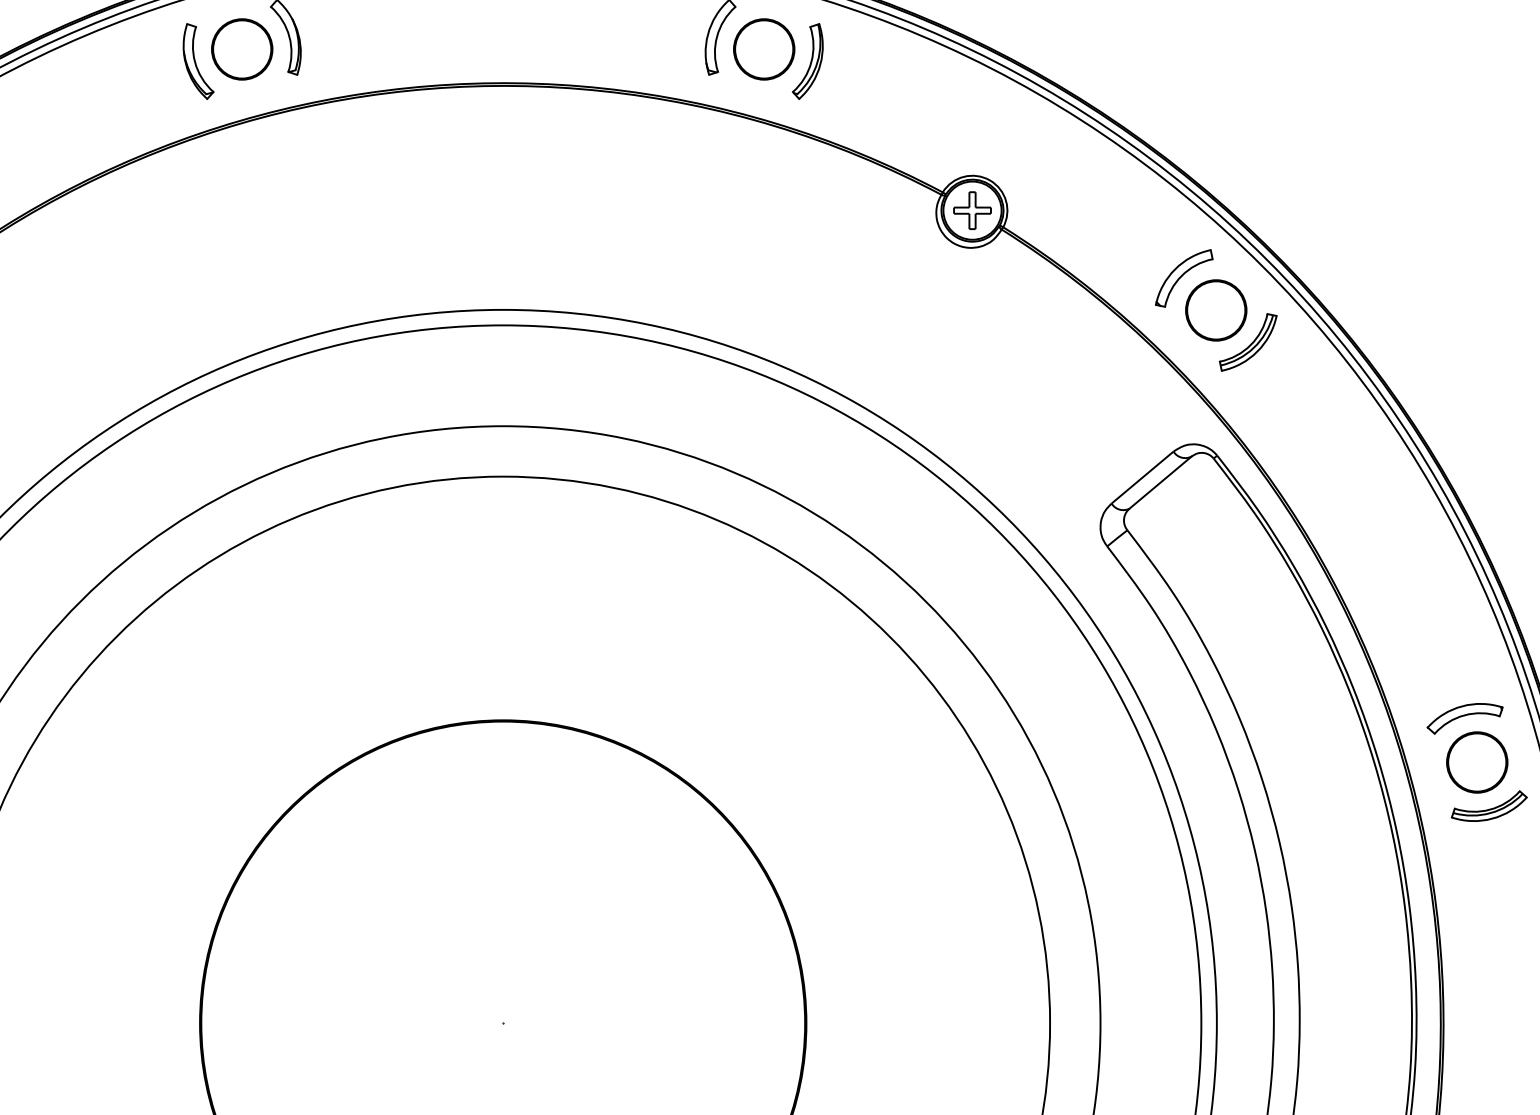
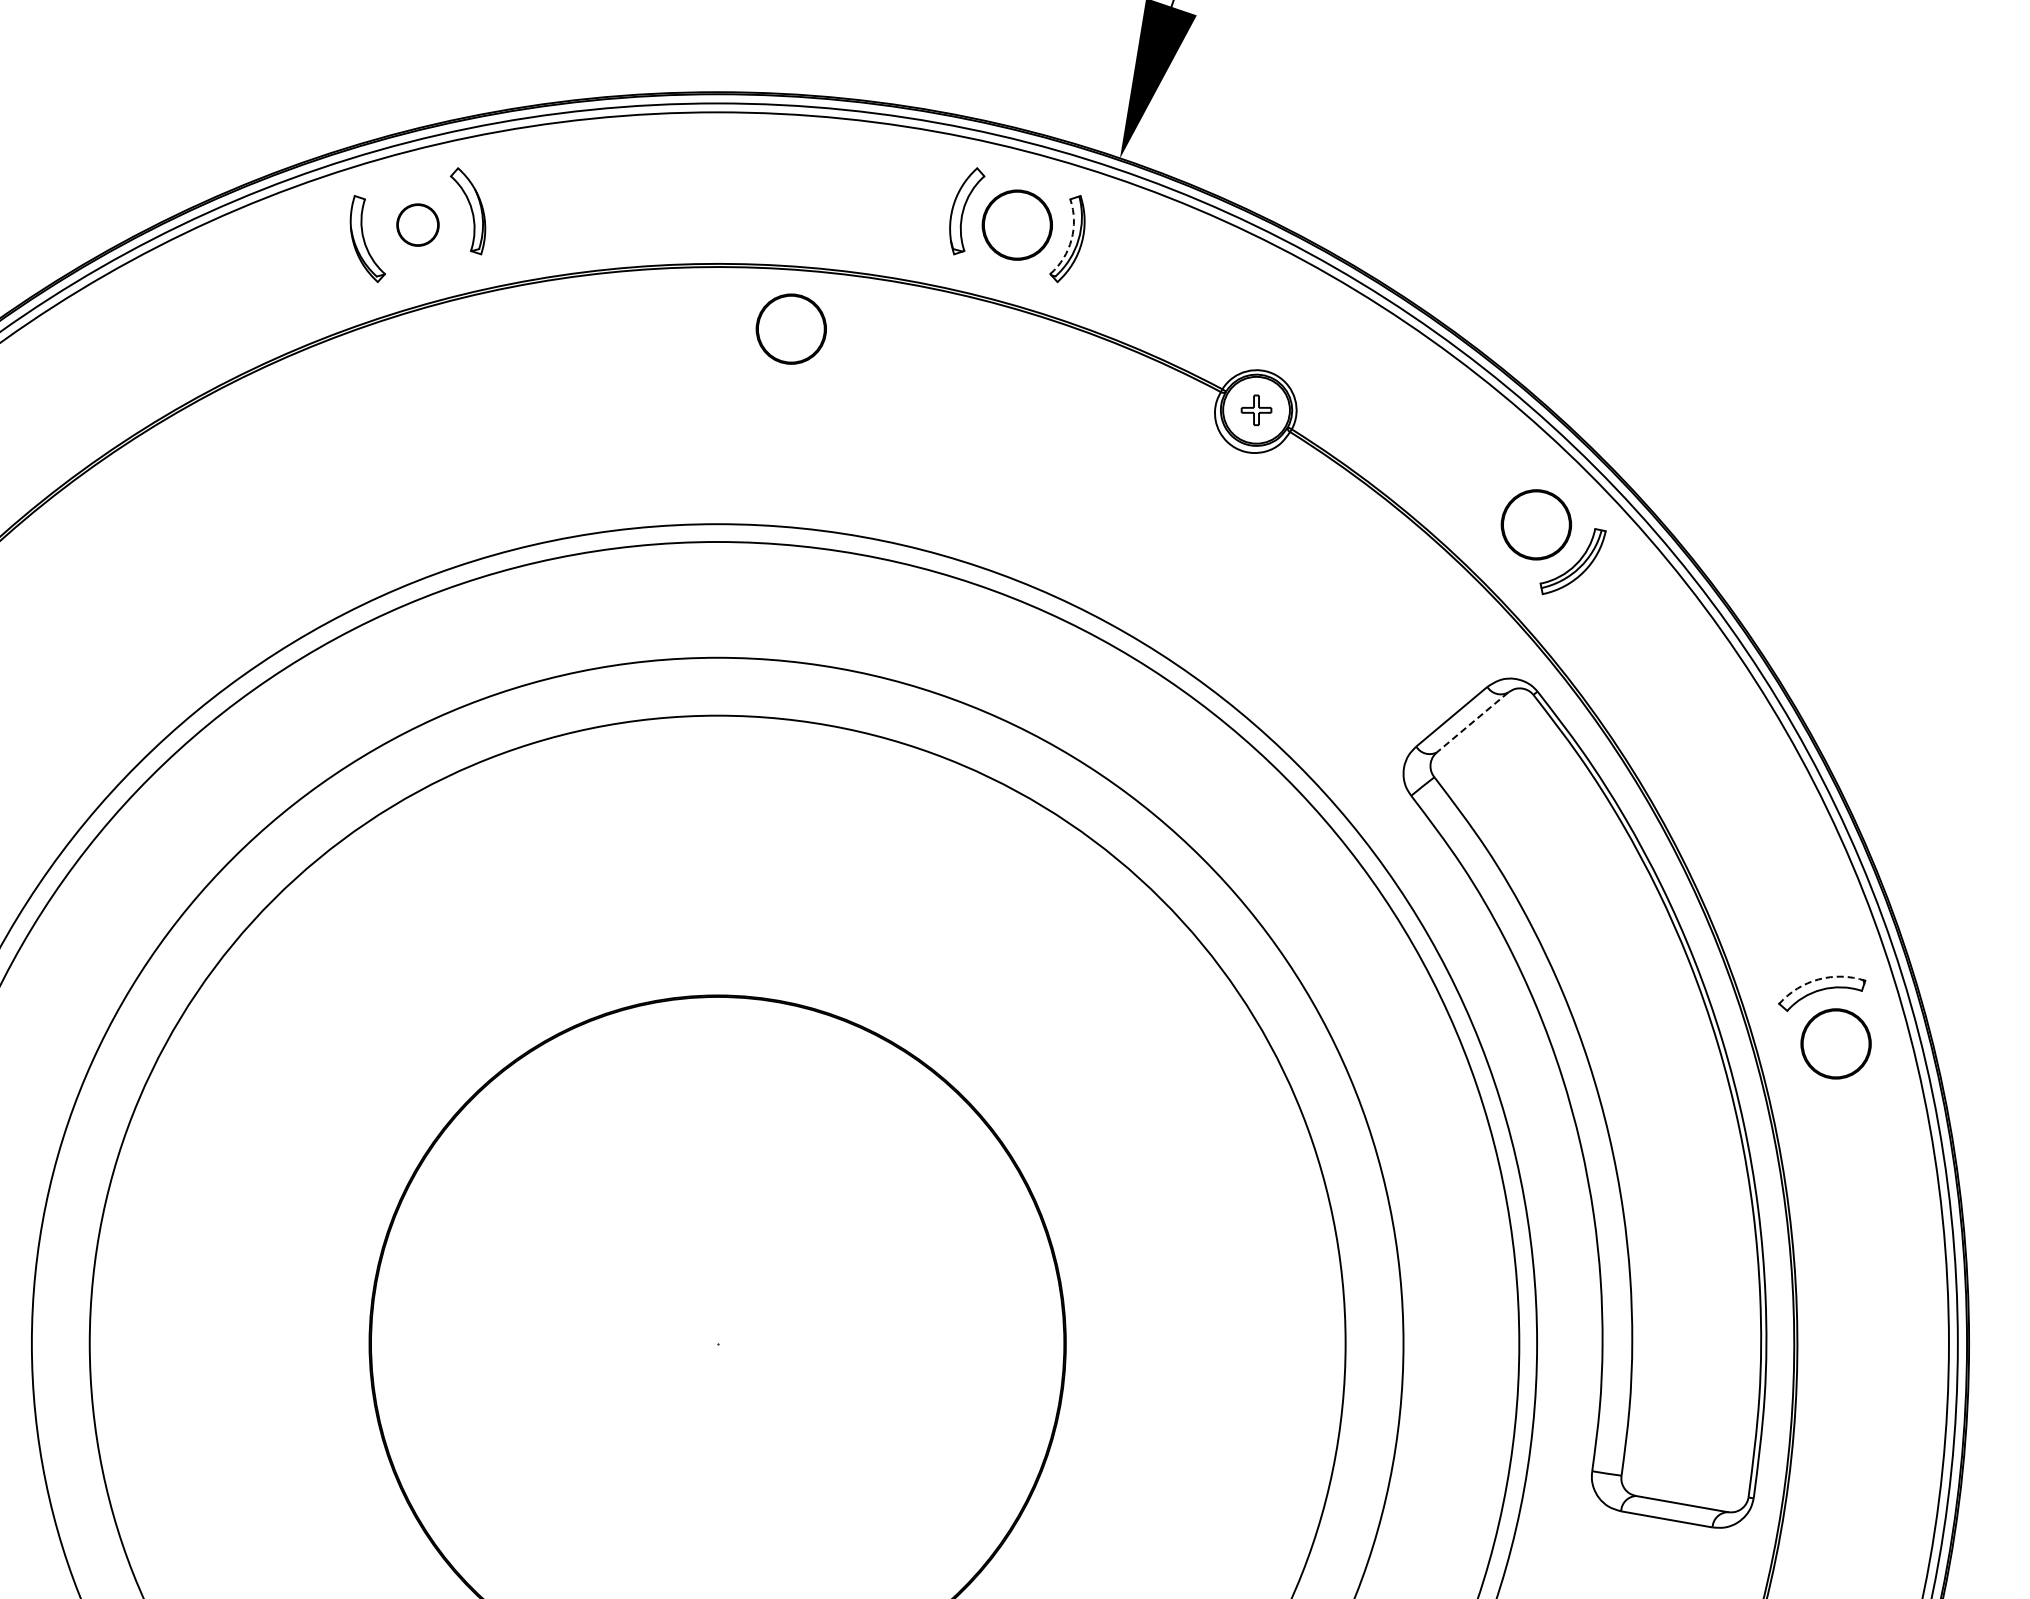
circle: (241, 48) -> (417, 224), size x0.6
arc: (811, 61) -> (1071, 239), solid -> dashed
part: (566, 139) -> (790, 328), added
part: (972, 210) -> (1256, 410), size x0.7
part: (1184, 277) -> (1499, 487), removed
line: (1160, 482) -> (1472, 722), solid -> dashed
arc: (1461, 706) -> (1818, 979), solid -> dashed
part: (1488, 806) -> (1849, 1094), removed

